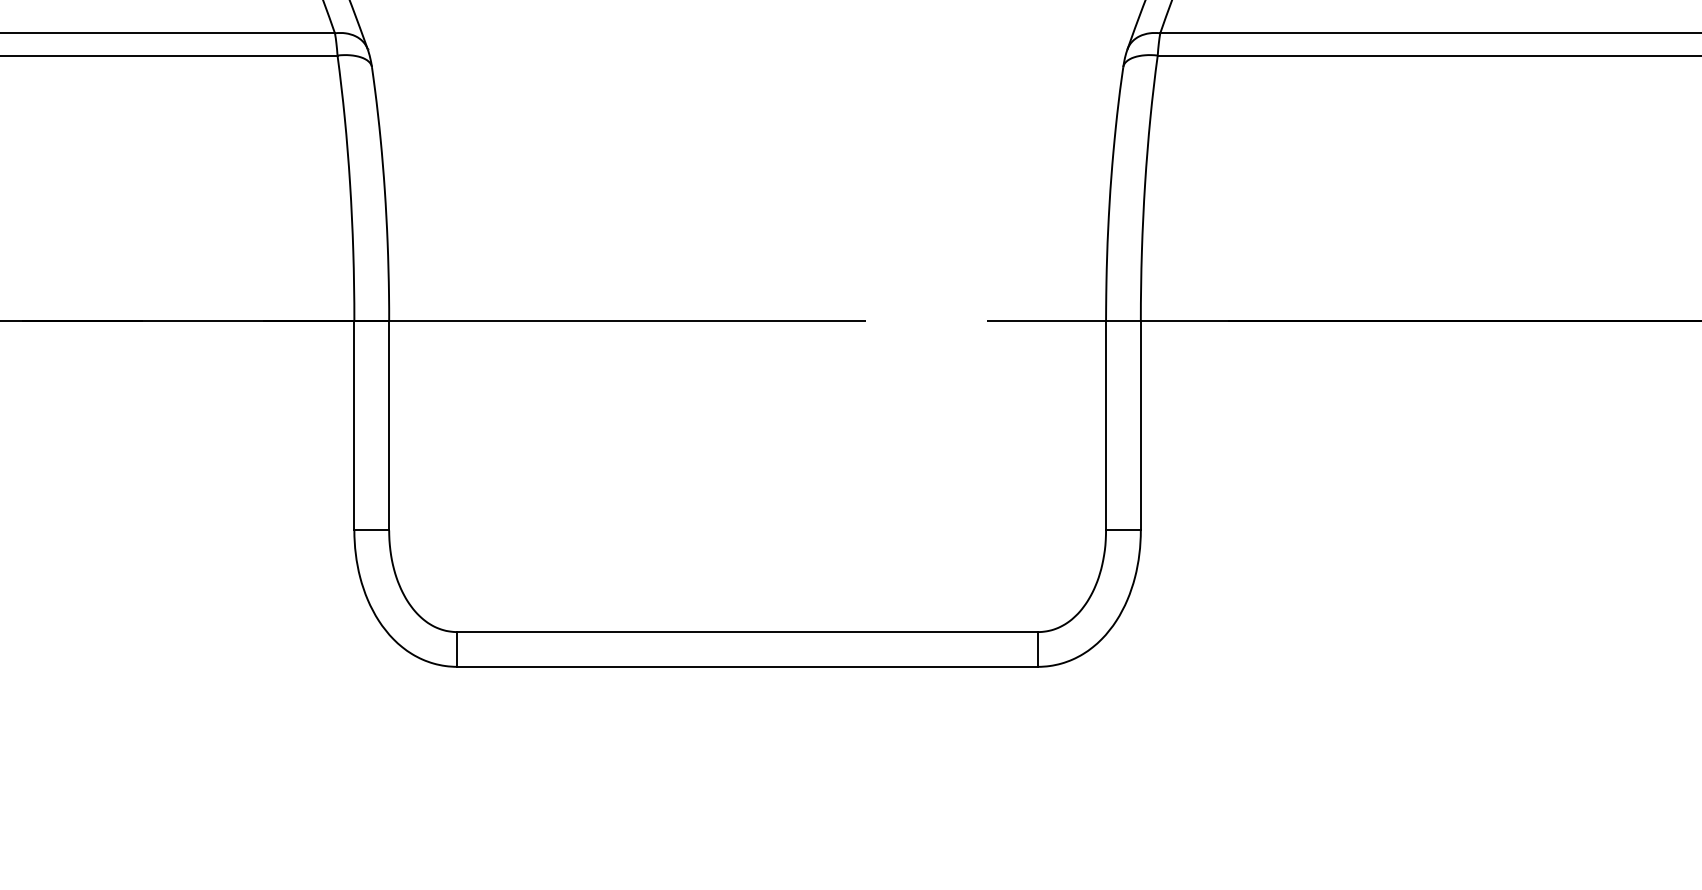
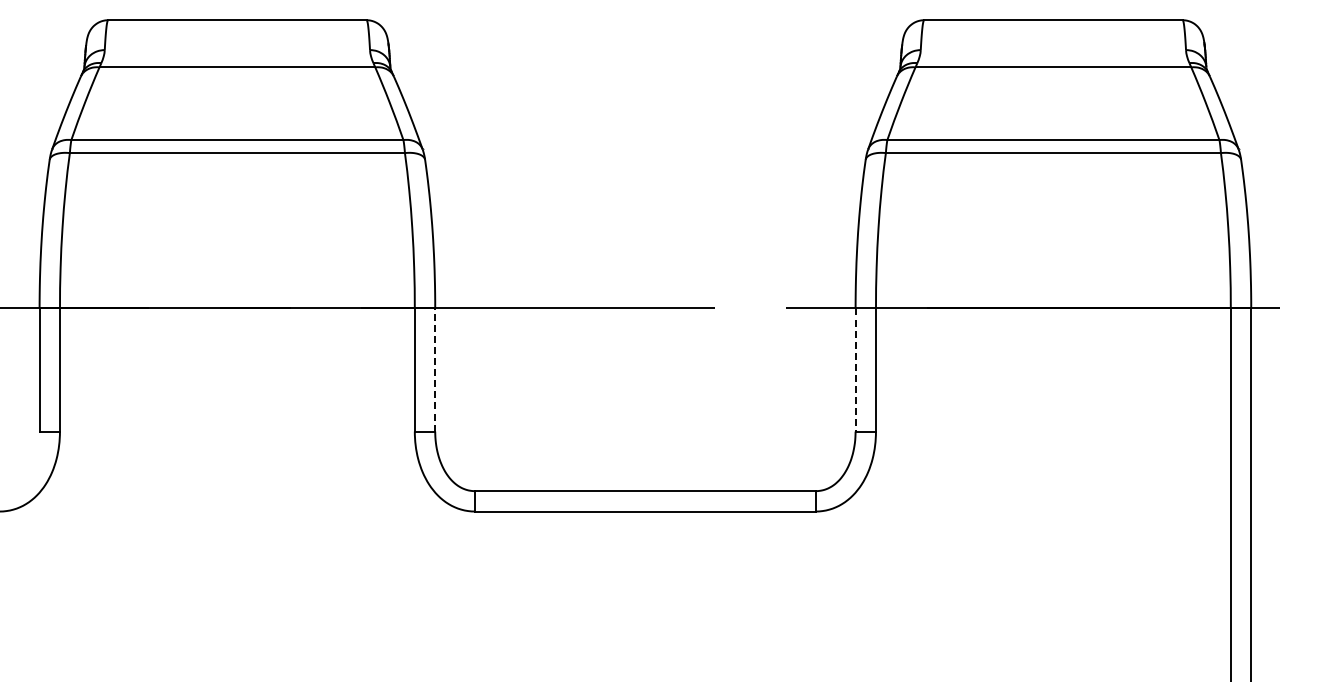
line: (389, 426) -> (435, 370), solid -> dashed
line: (1105, 426) -> (855, 370), solid -> dashed

